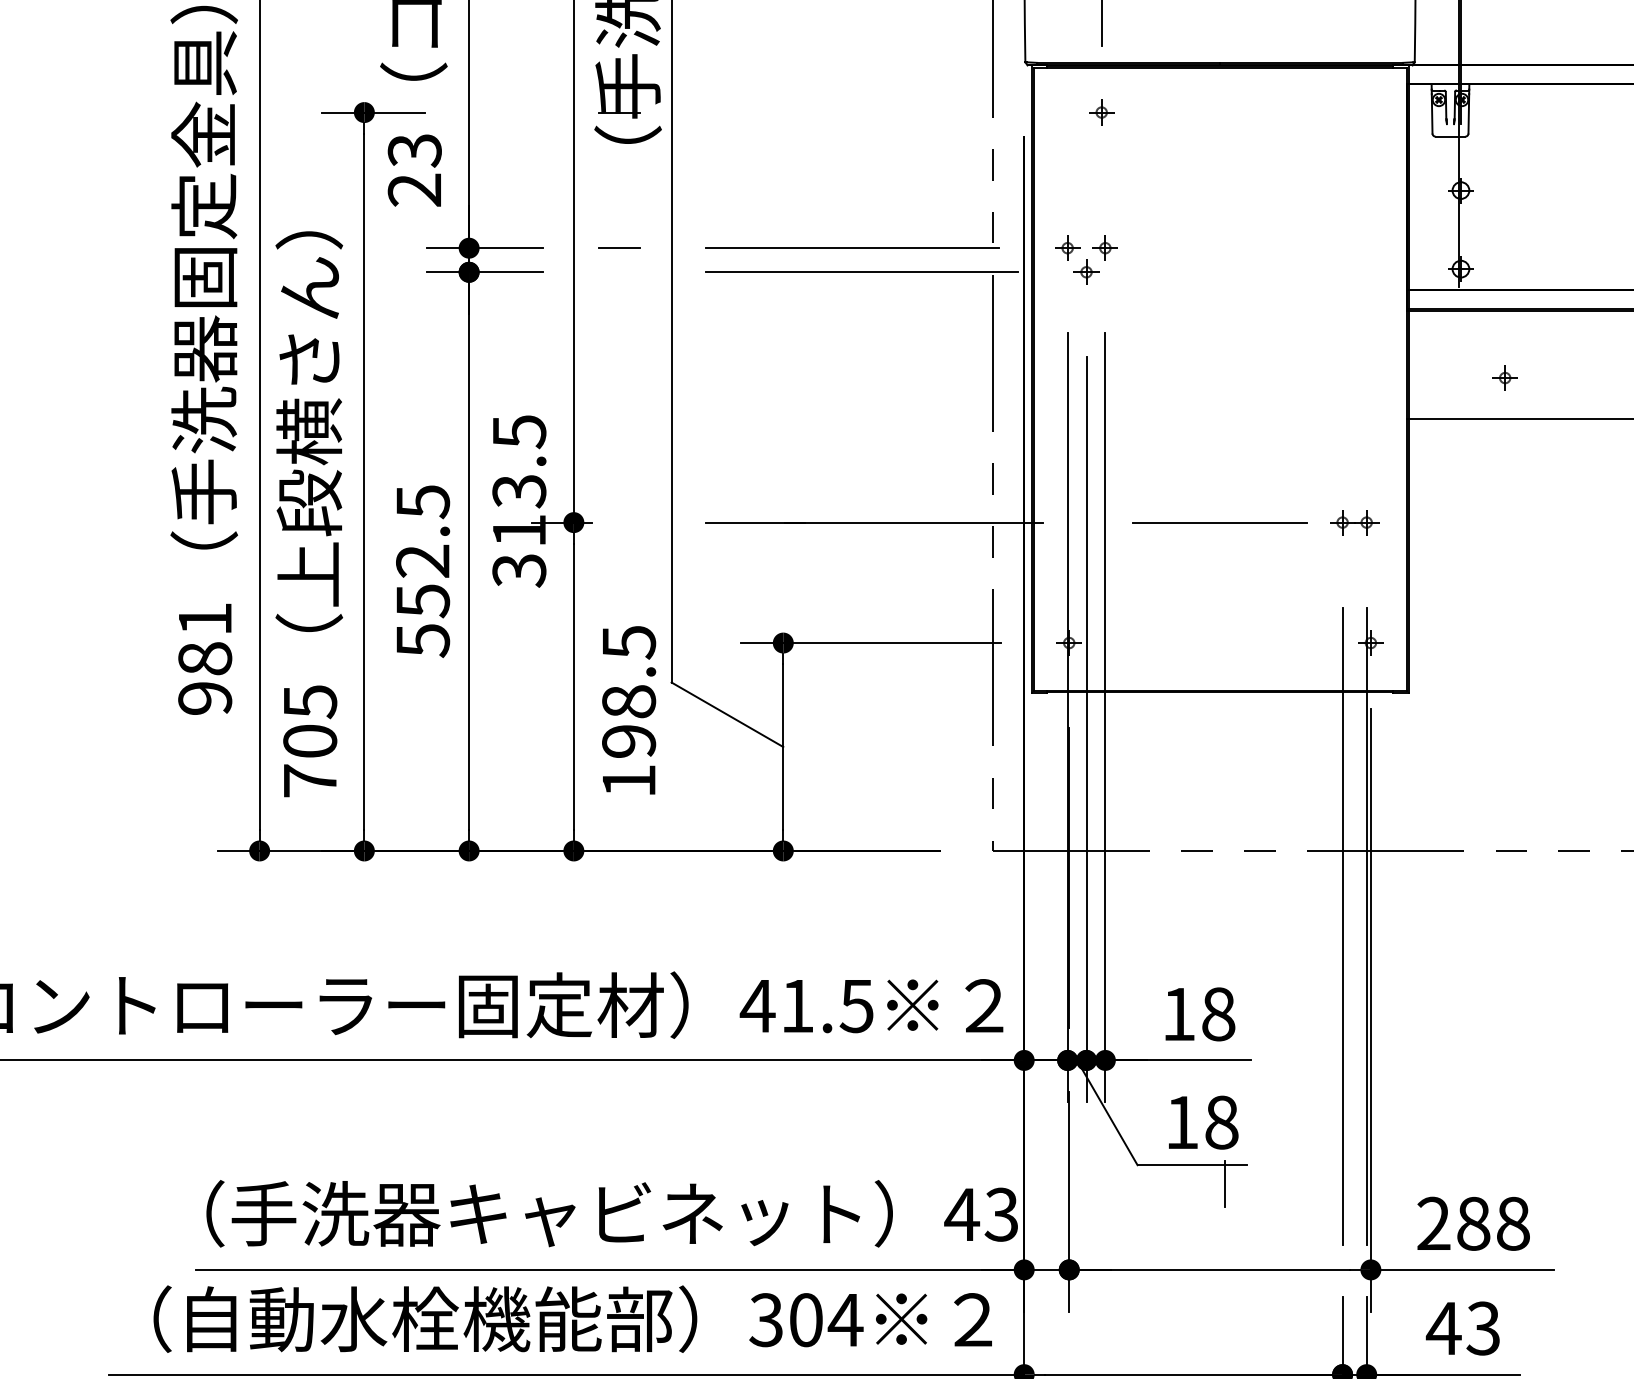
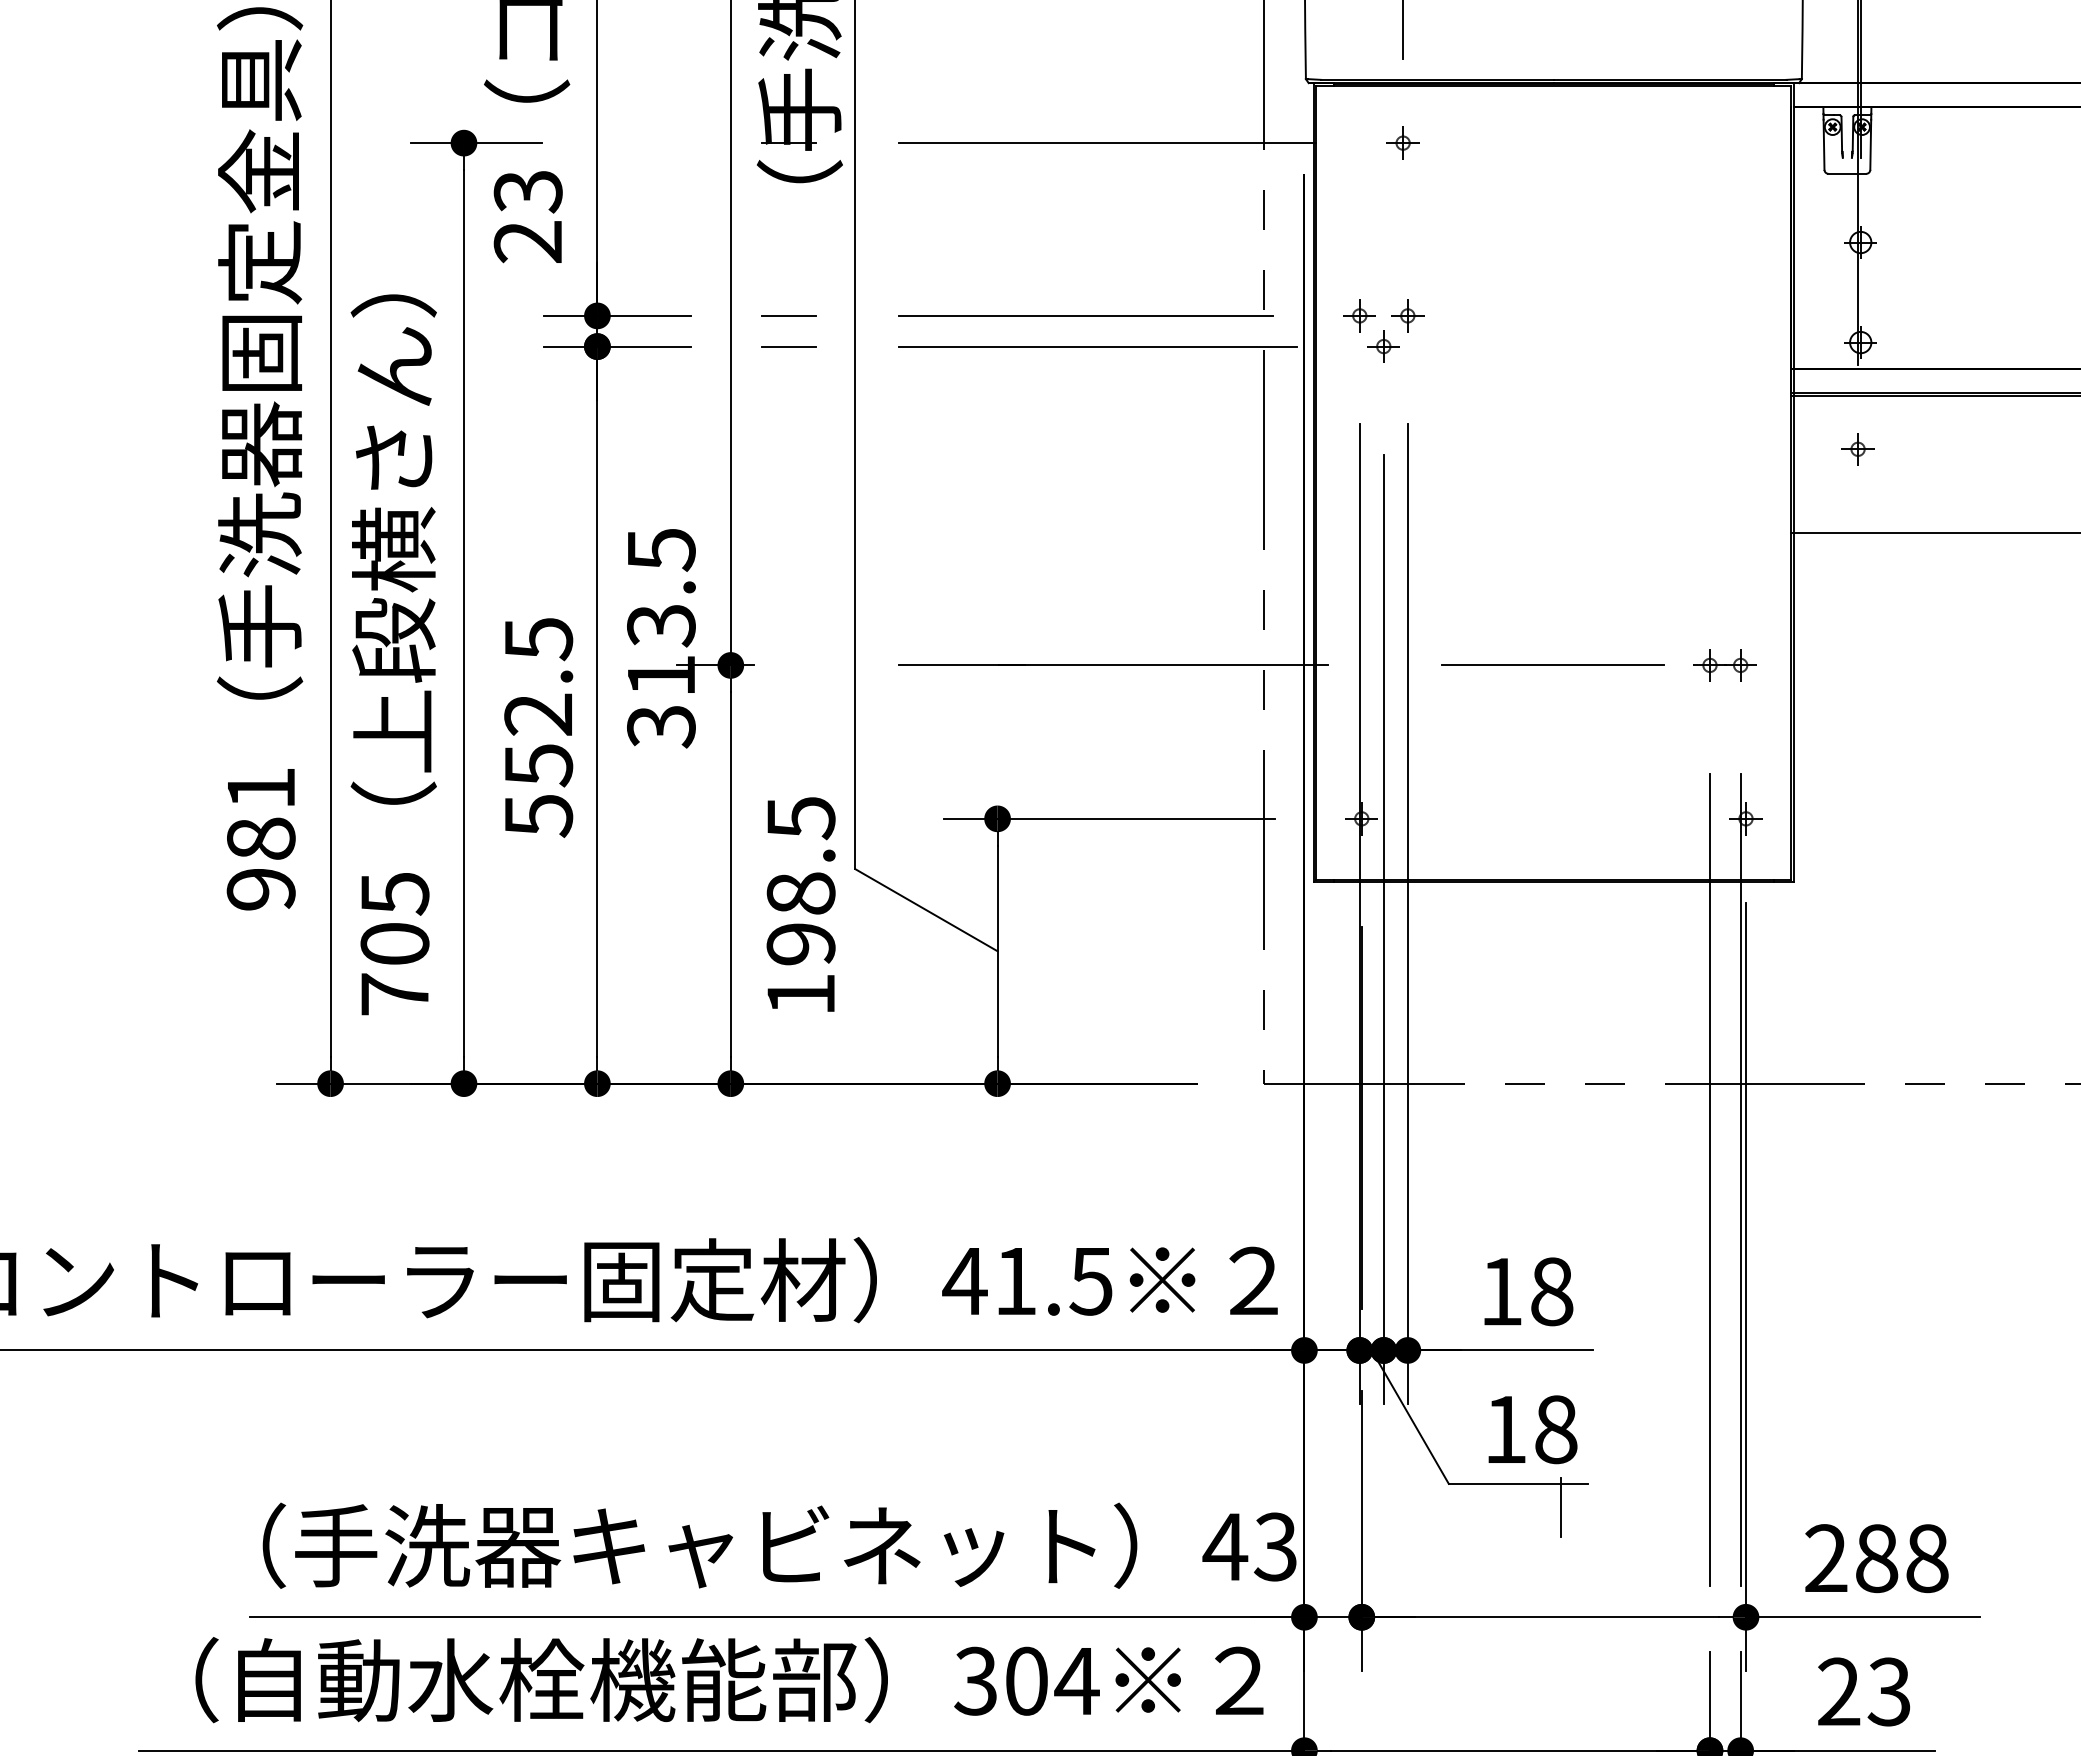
line: (869, 112) -> (1107, 143), added
line: (619, 272) -> (788, 346), added
part: (1504, 378) -> (1857, 449), moved
text: (1443, 1328) -> (1838, 1691), 43 -> 23

